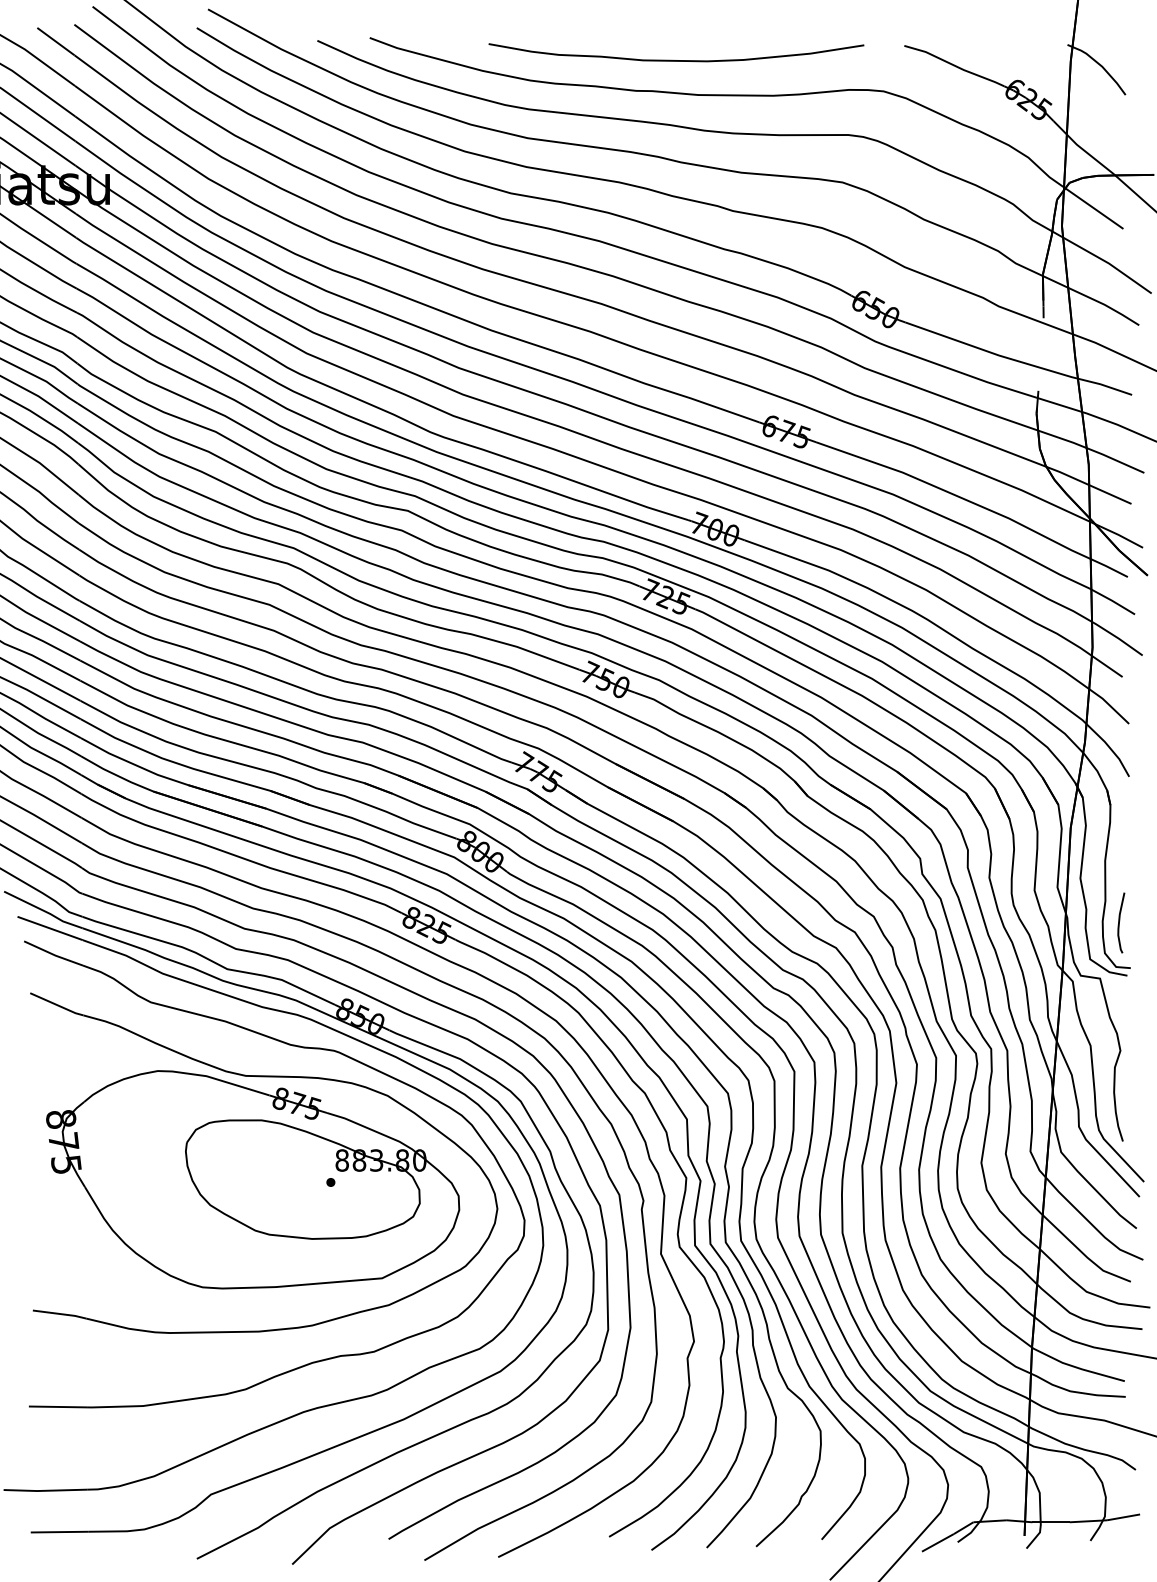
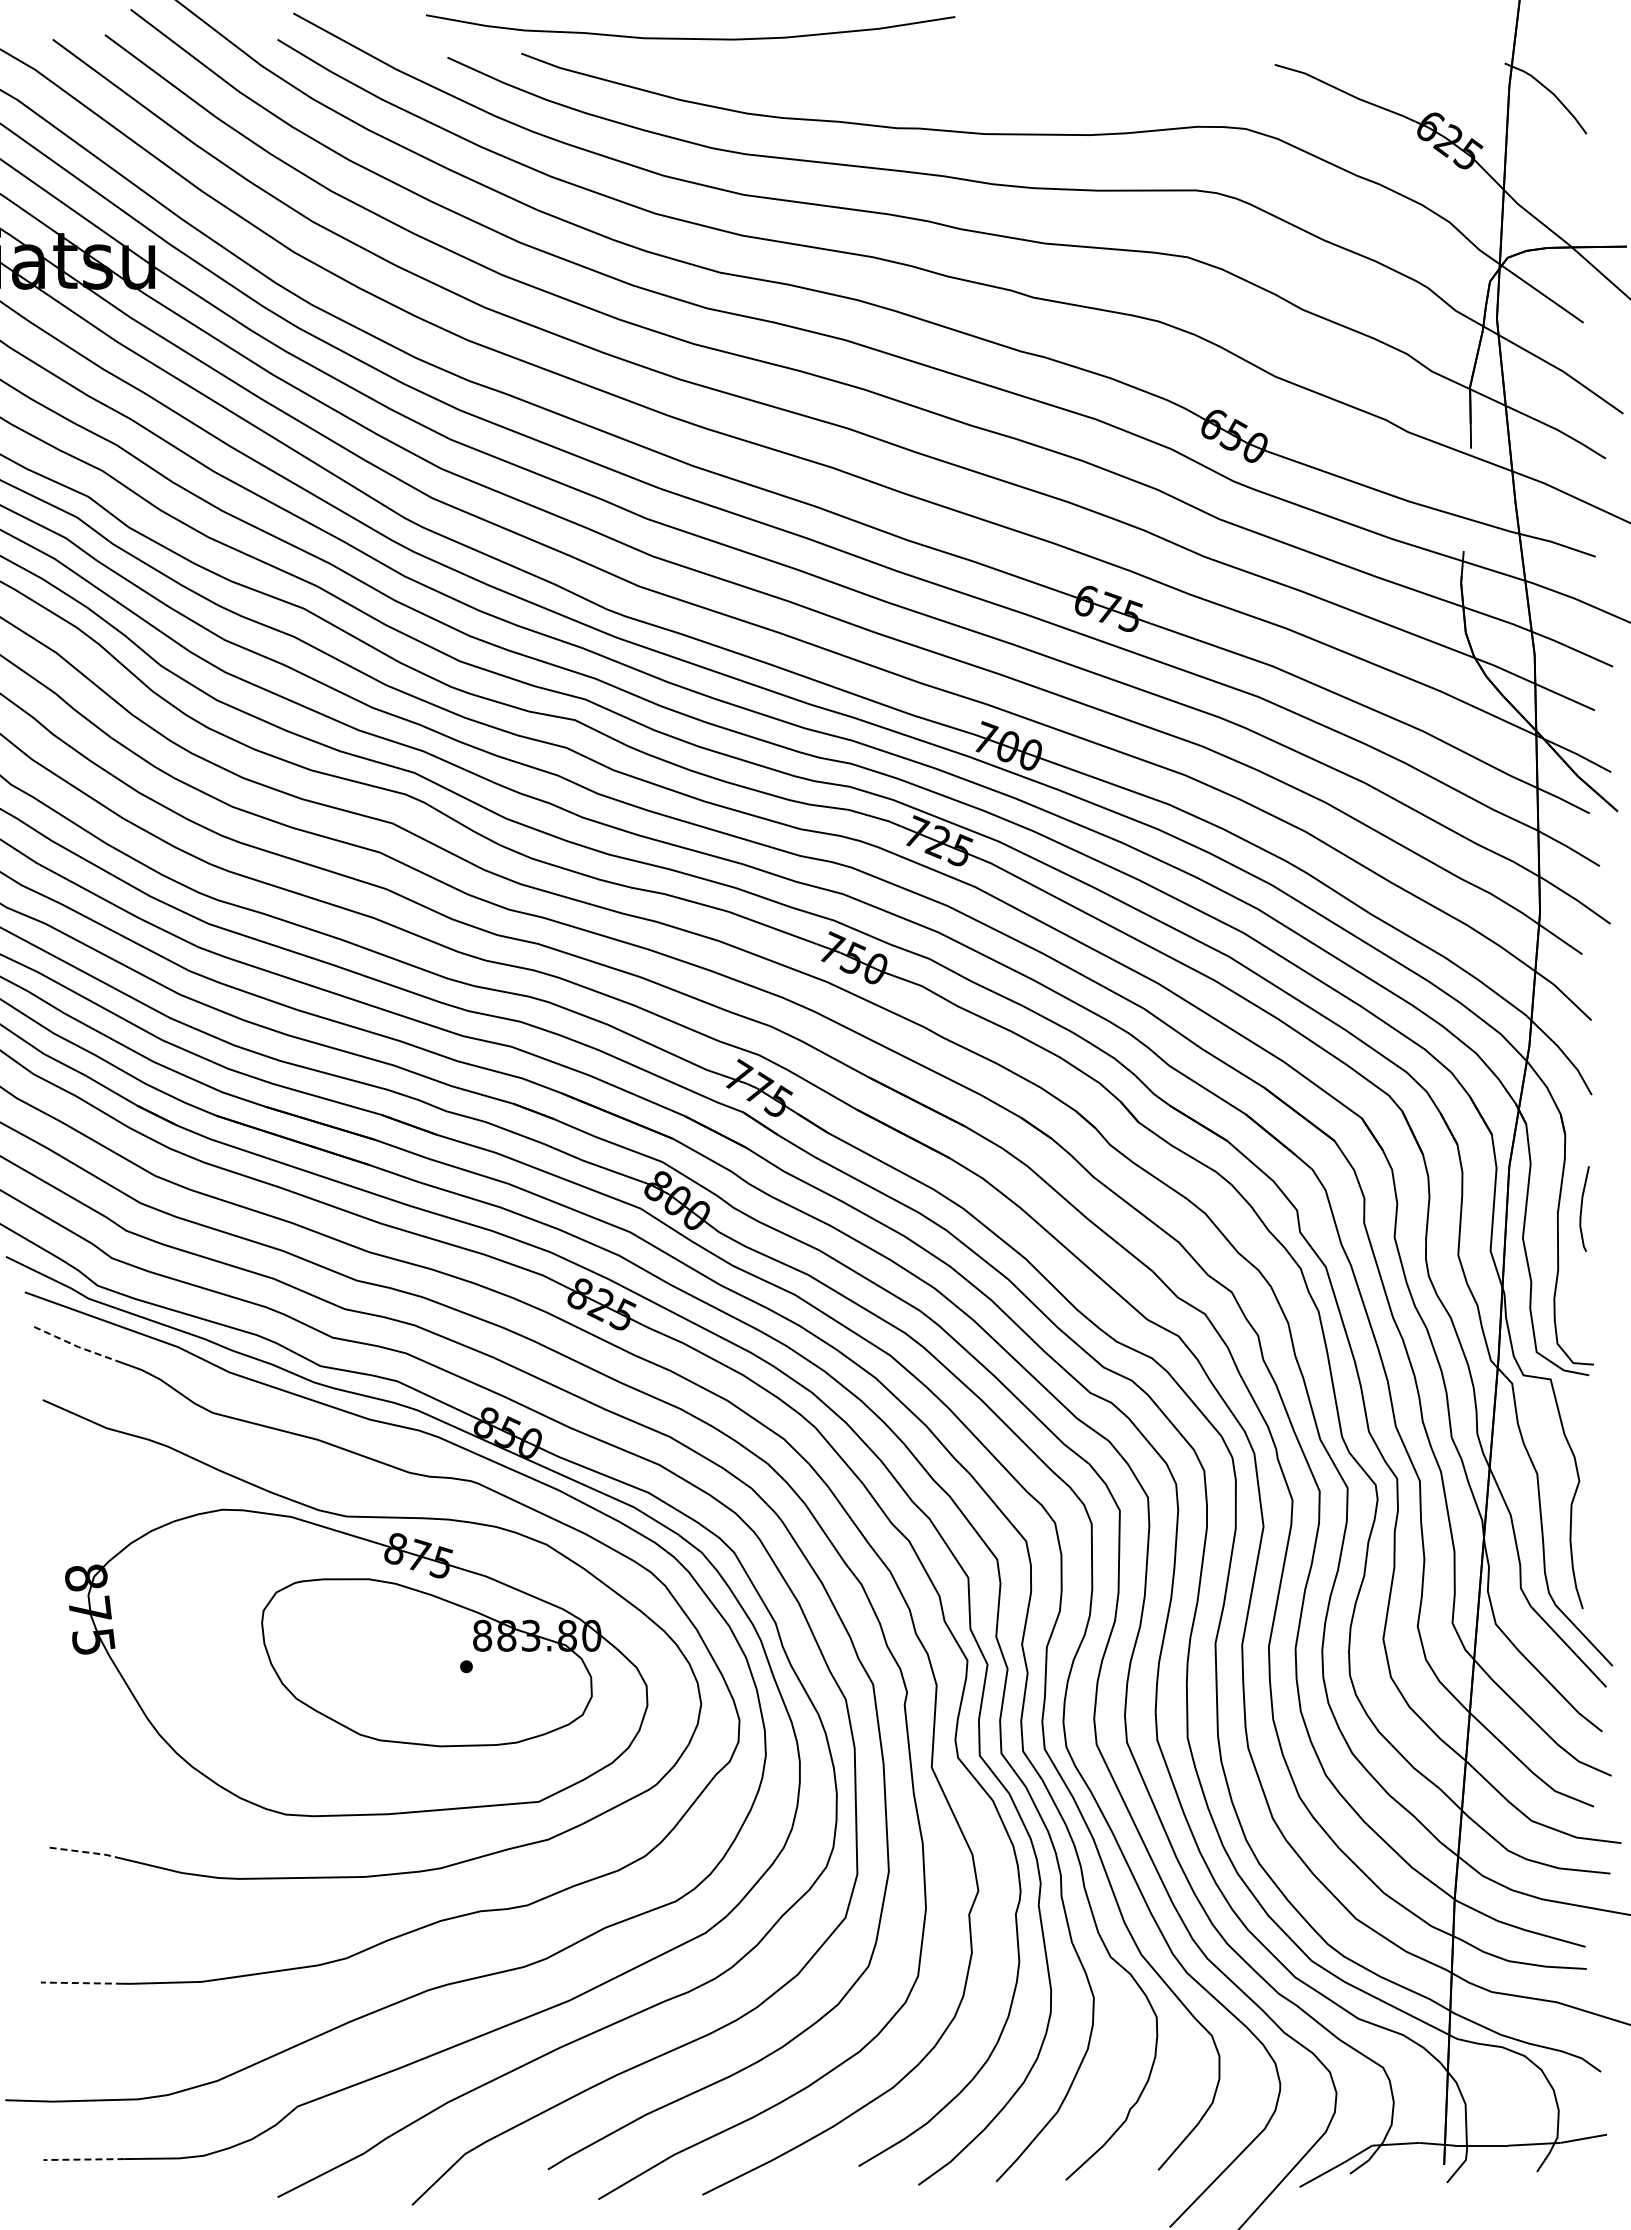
curve: (676, 60) -> (690, 38), moved
curve: (1119, 922) -> (1582, 1208), moved
line: (53, 954) -> (75, 1345), solid -> dashed
line: (59, 1314) -> (84, 1852), solid -> dashed
line: (57, 1407) -> (81, 1983), solid -> dashed
line: (59, 1532) -> (83, 2159), solid -> dashed

